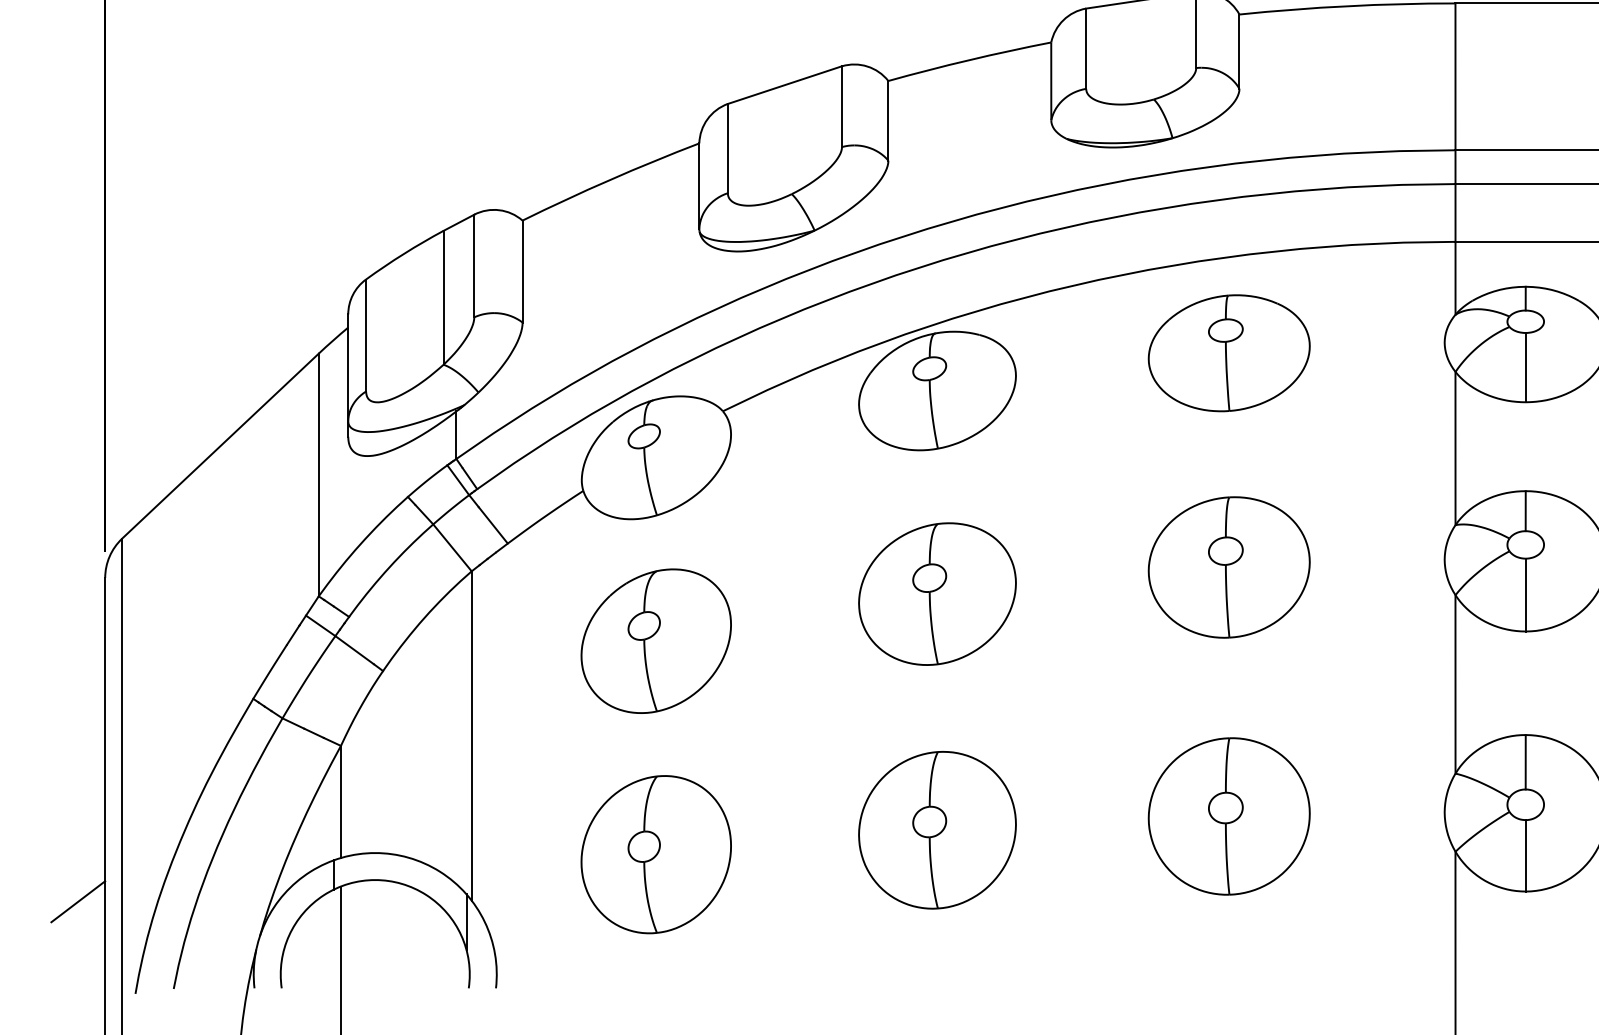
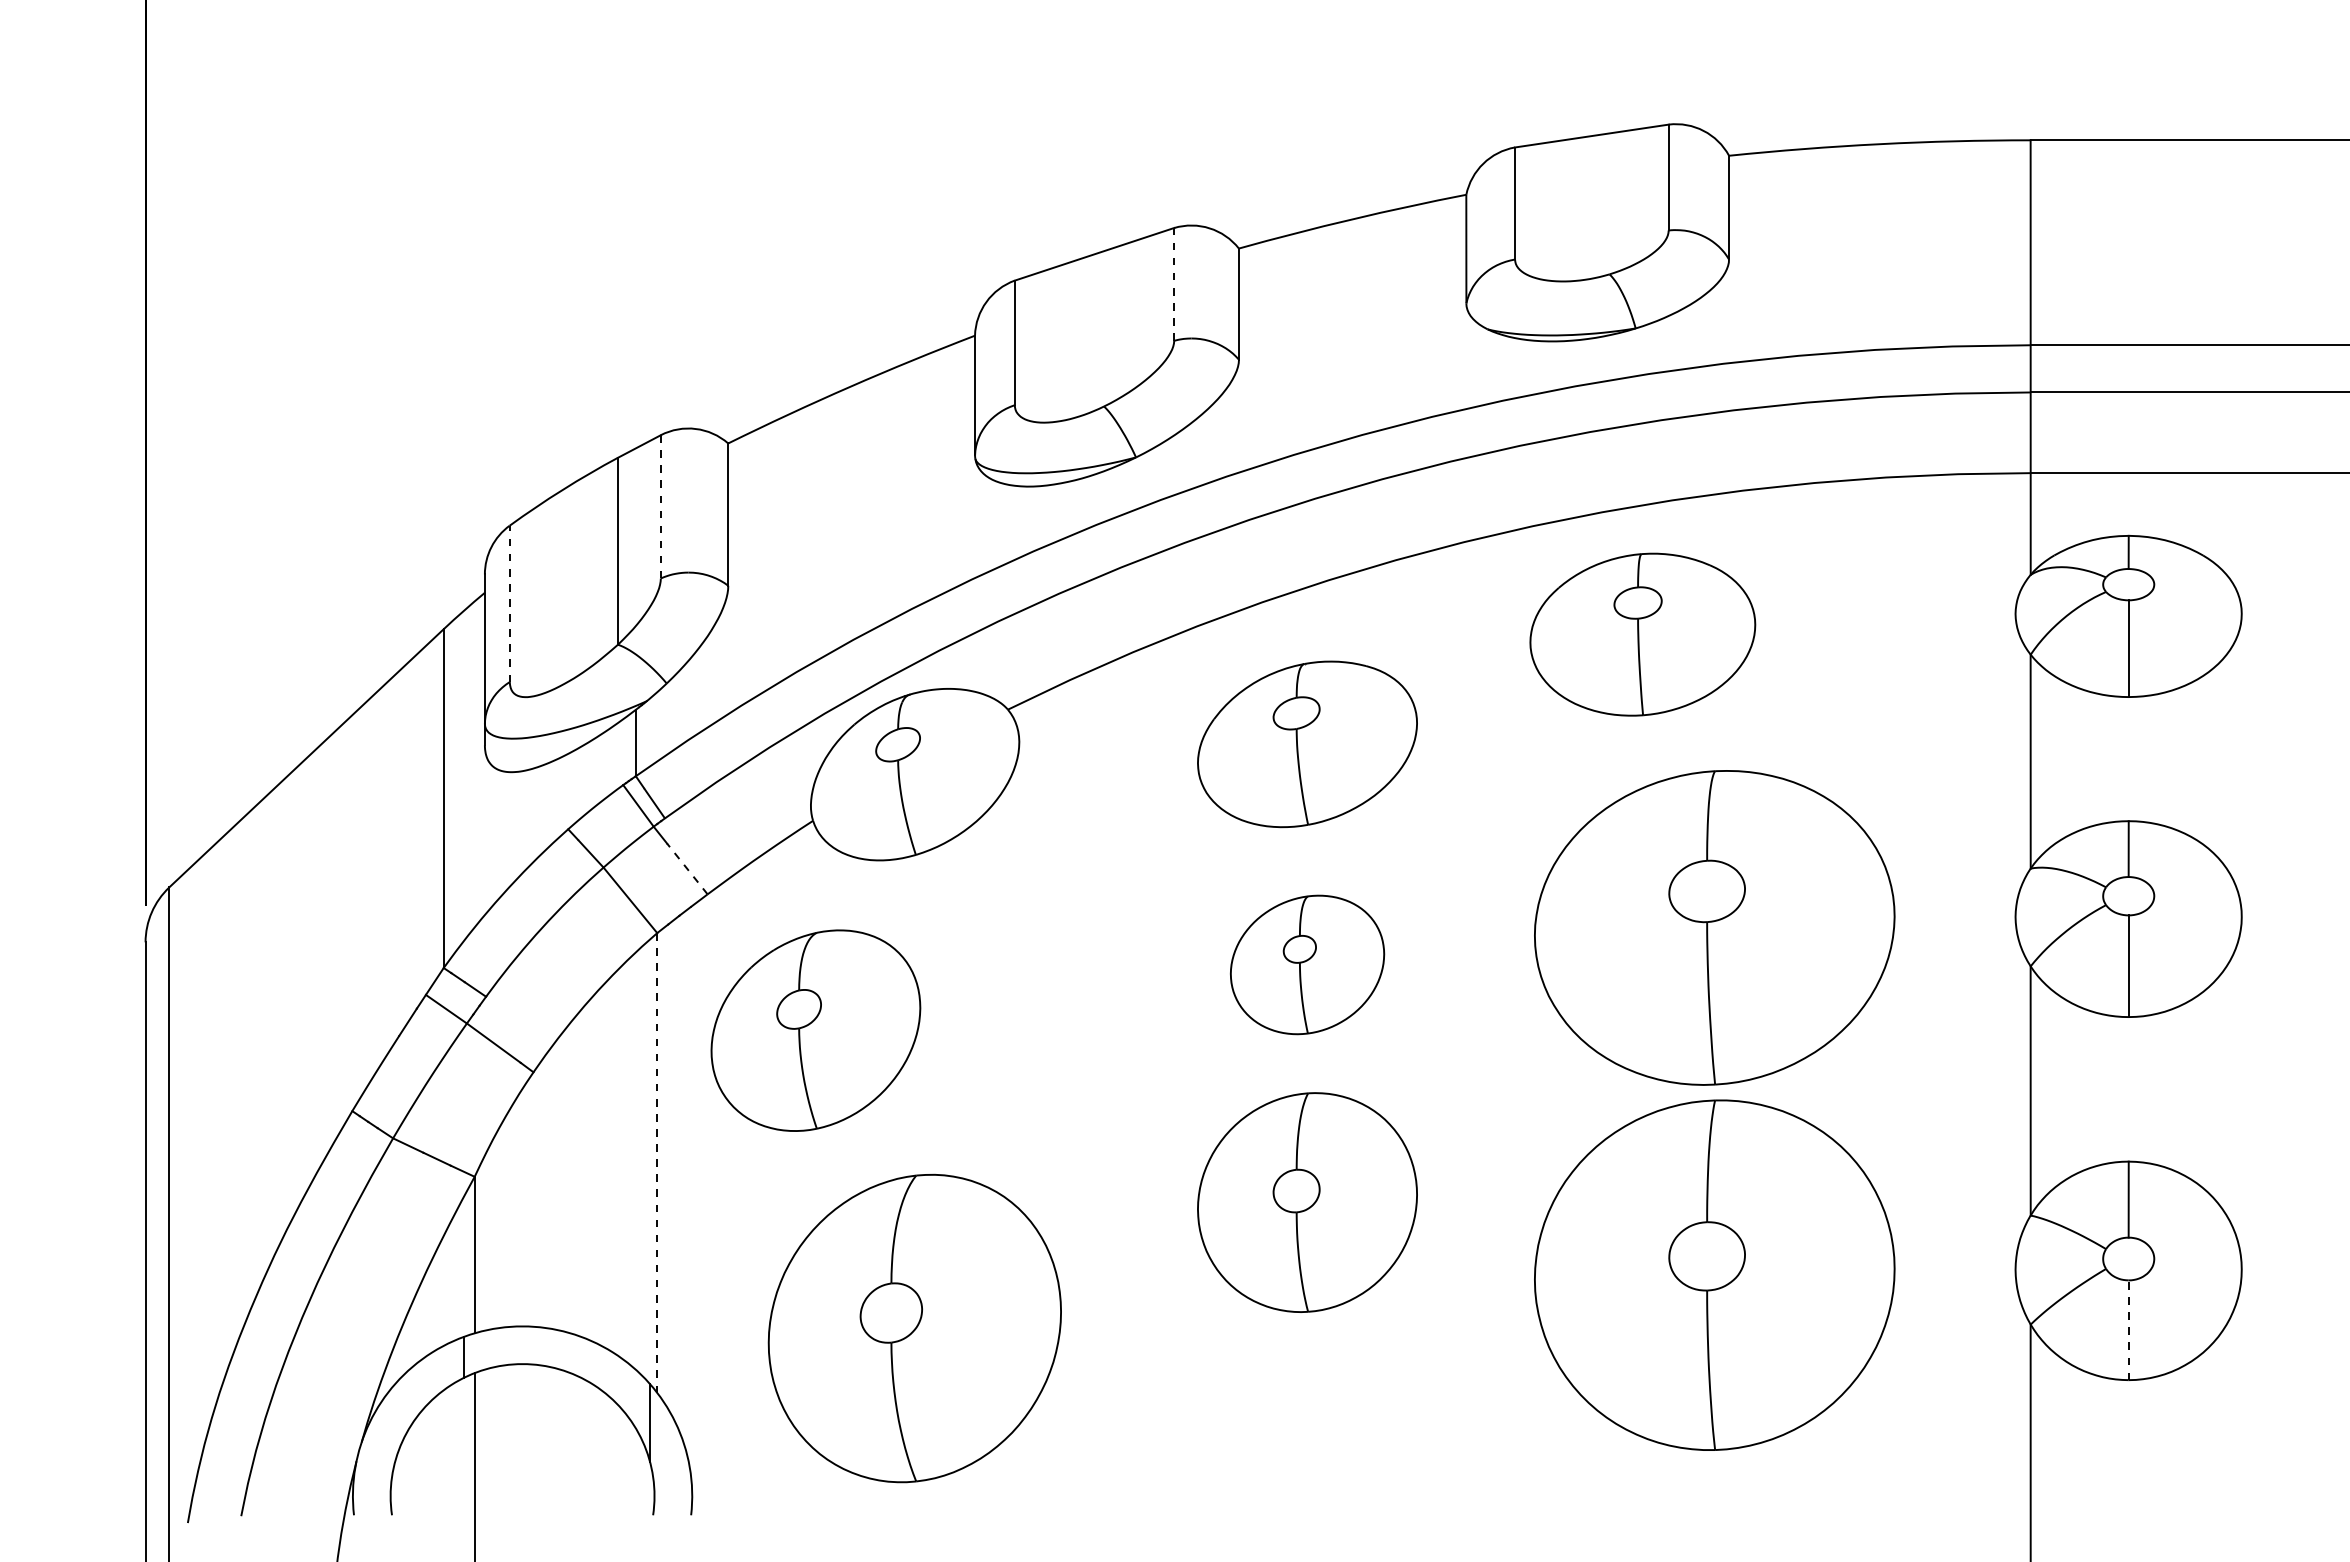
line: (842, 106) -> (1174, 283), solid -> dashed
line: (474, 265) -> (660, 506), solid -> dashed
line: (365, 335) -> (509, 603), solid -> dashed
part: (1229, 353) -> (1642, 634), moved
part: (937, 391) -> (1307, 744), moved
line: (493, 525) -> (687, 868), solid -> dashed
part: (1229, 567) -> (1714, 927), size x1.6
part: (937, 593) -> (1307, 964), size x0.7
part: (655, 641) -> (815, 1030), moved
line: (471, 735) -> (657, 1162), solid -> dashed
part: (1229, 816) -> (1714, 1275), size x1.6
part: (937, 830) -> (1307, 1202), moved
part: (655, 854) -> (914, 1328), size x1.4
line: (1525, 855) -> (2128, 1330), solid -> dashed
line: (77, 901) -> (107, 1393), removed

